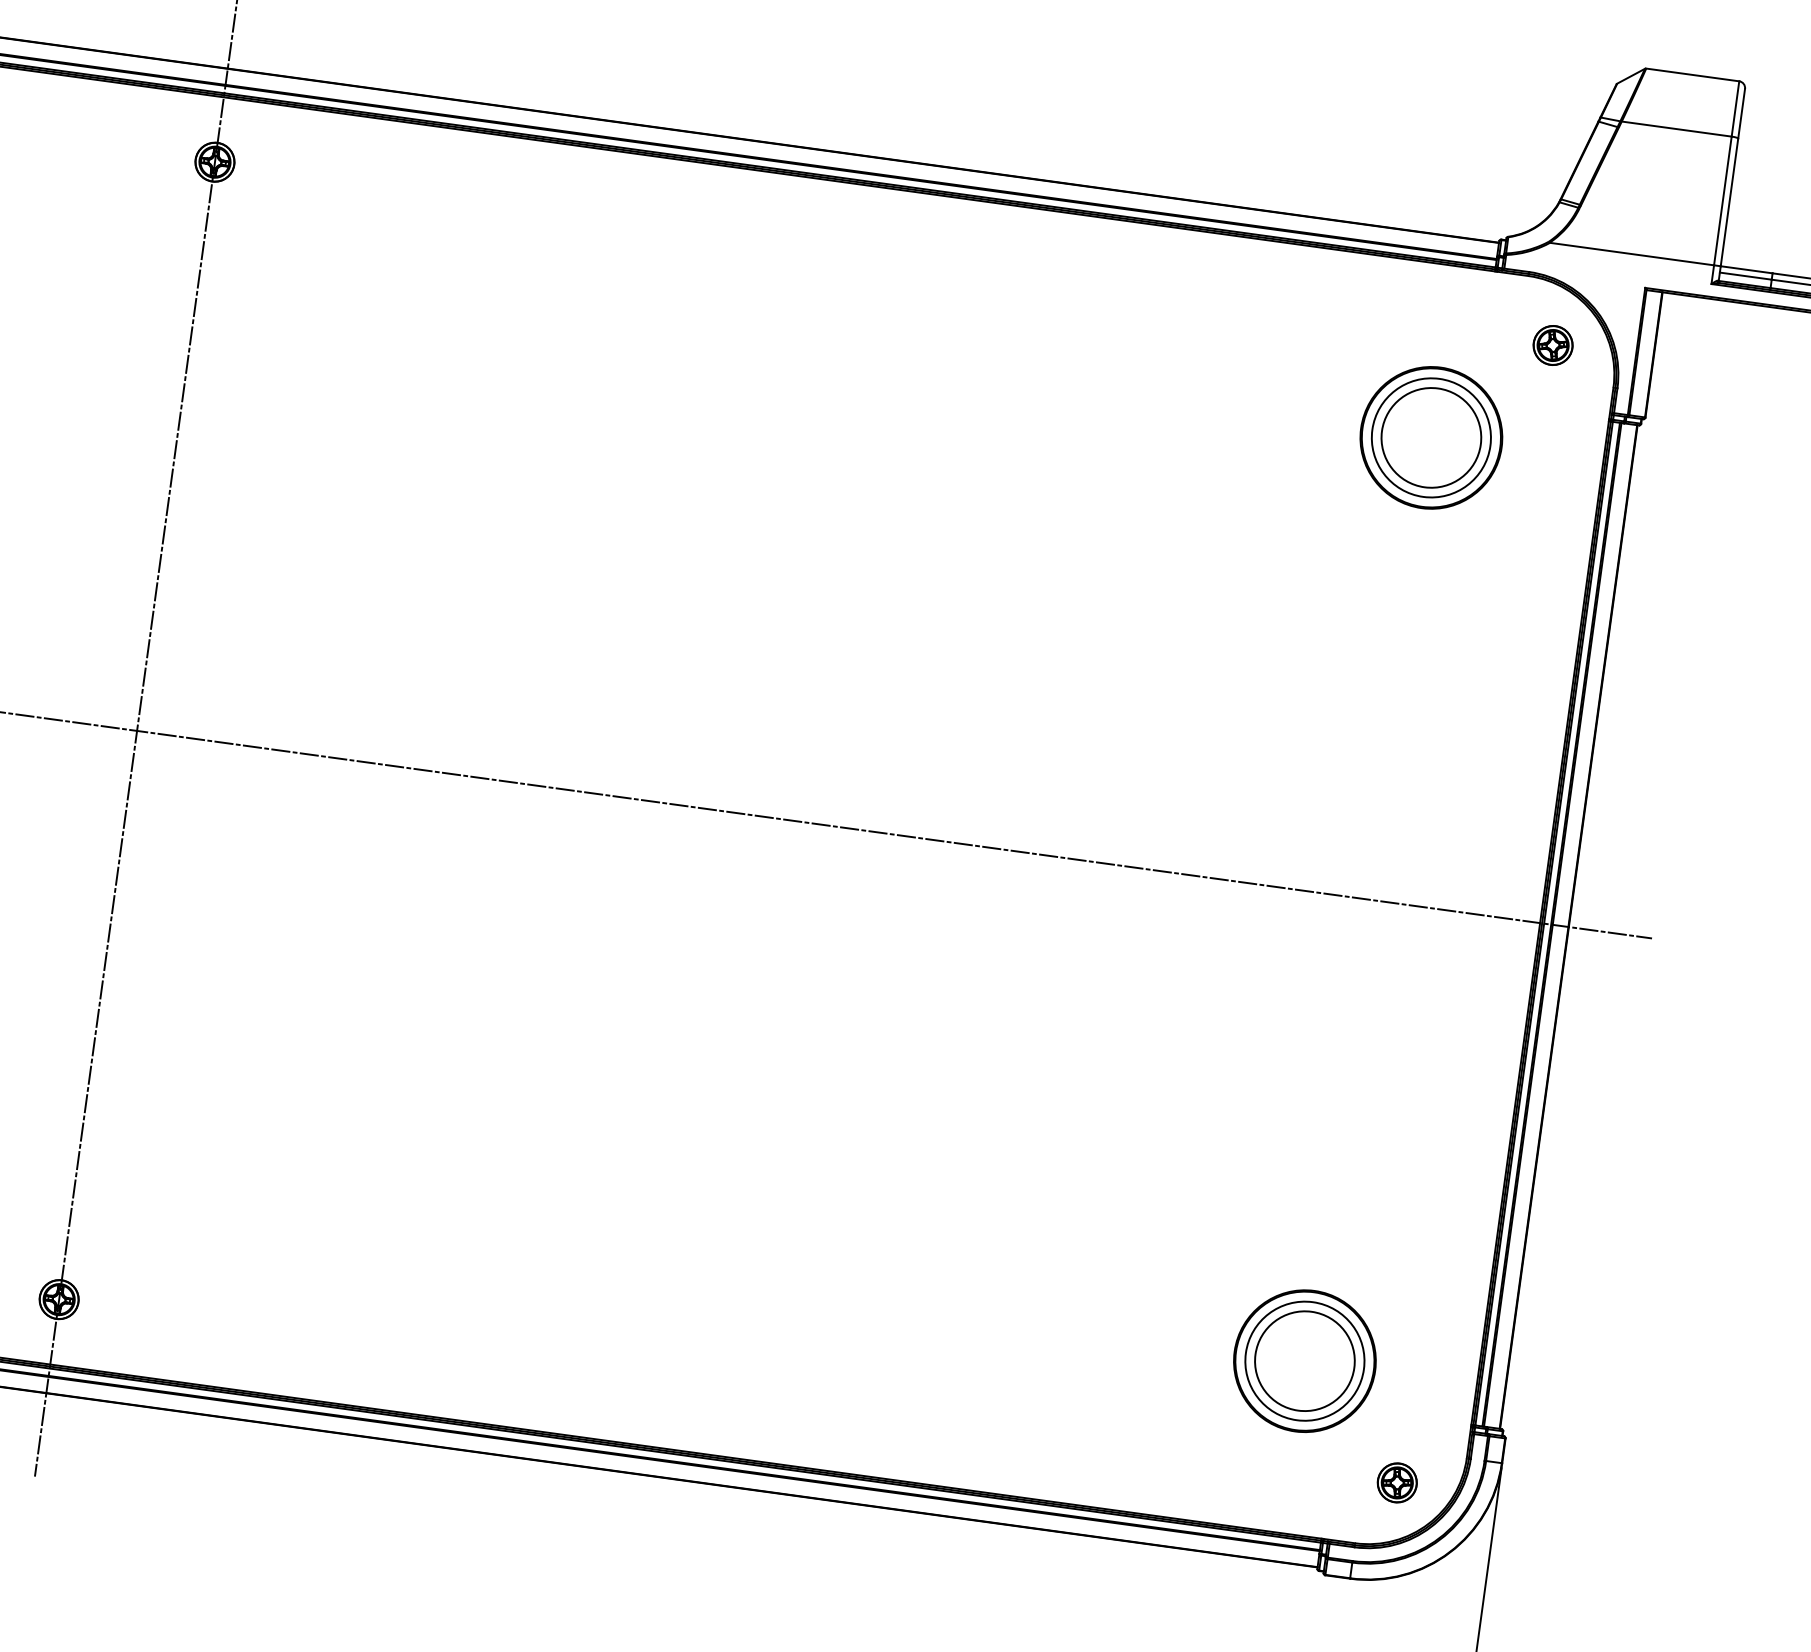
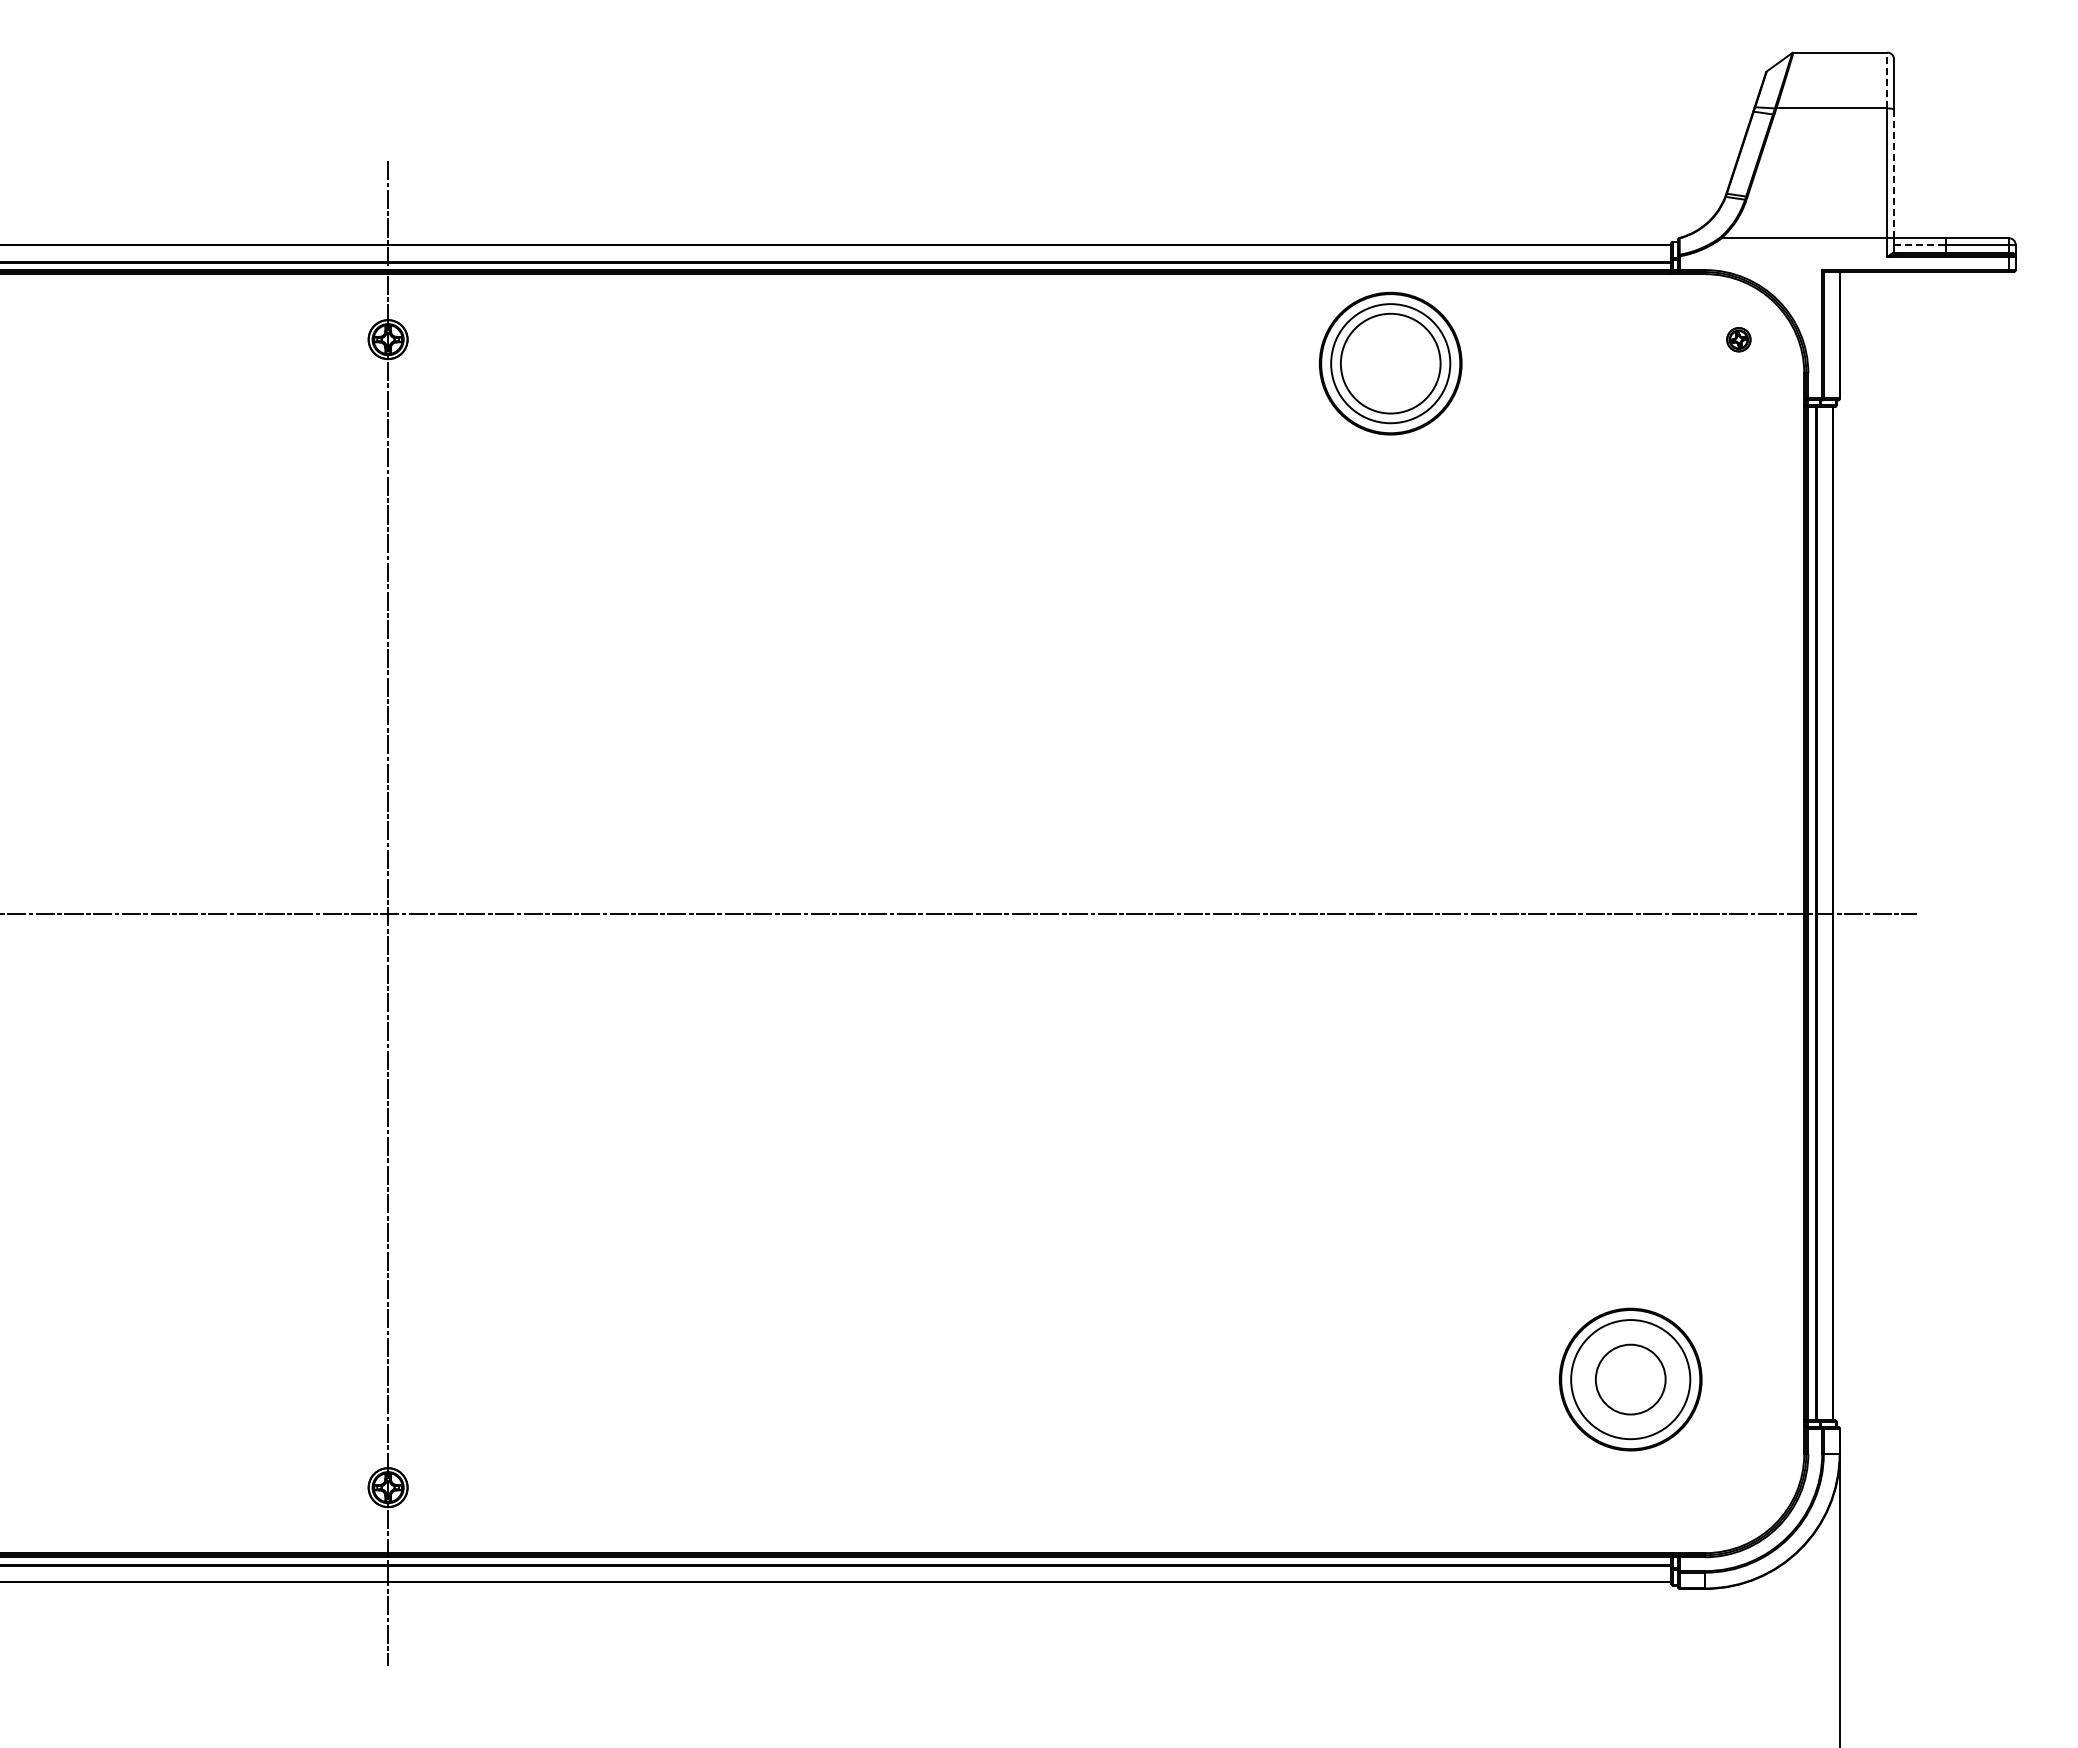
line: (1735, 108) -> (1887, 80), solid -> dashed
line: (1729, 202) -> (1894, 173), solid -> dashed
line: (1746, 275) -> (1920, 244), solid -> dashed
part: (1552, 345) -> (1738, 339), size x0.6
part: (1431, 437) -> (1390, 363), moved
circle: (1304, 1361) -> (1630, 1379), size x0.7
part: (1397, 1482) -> (1738, 1487), removed

